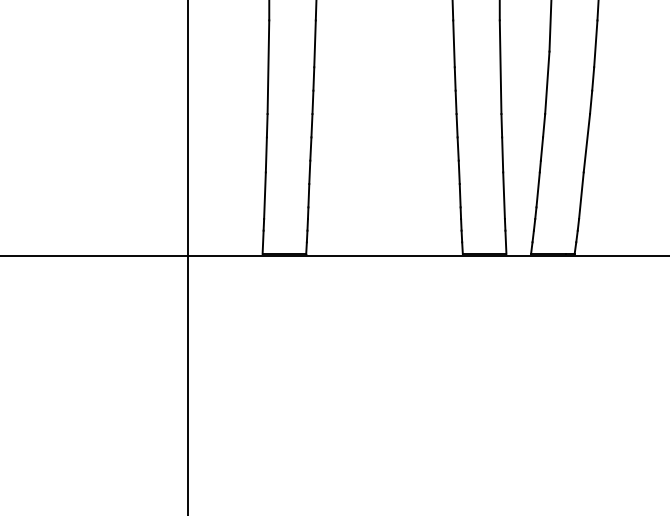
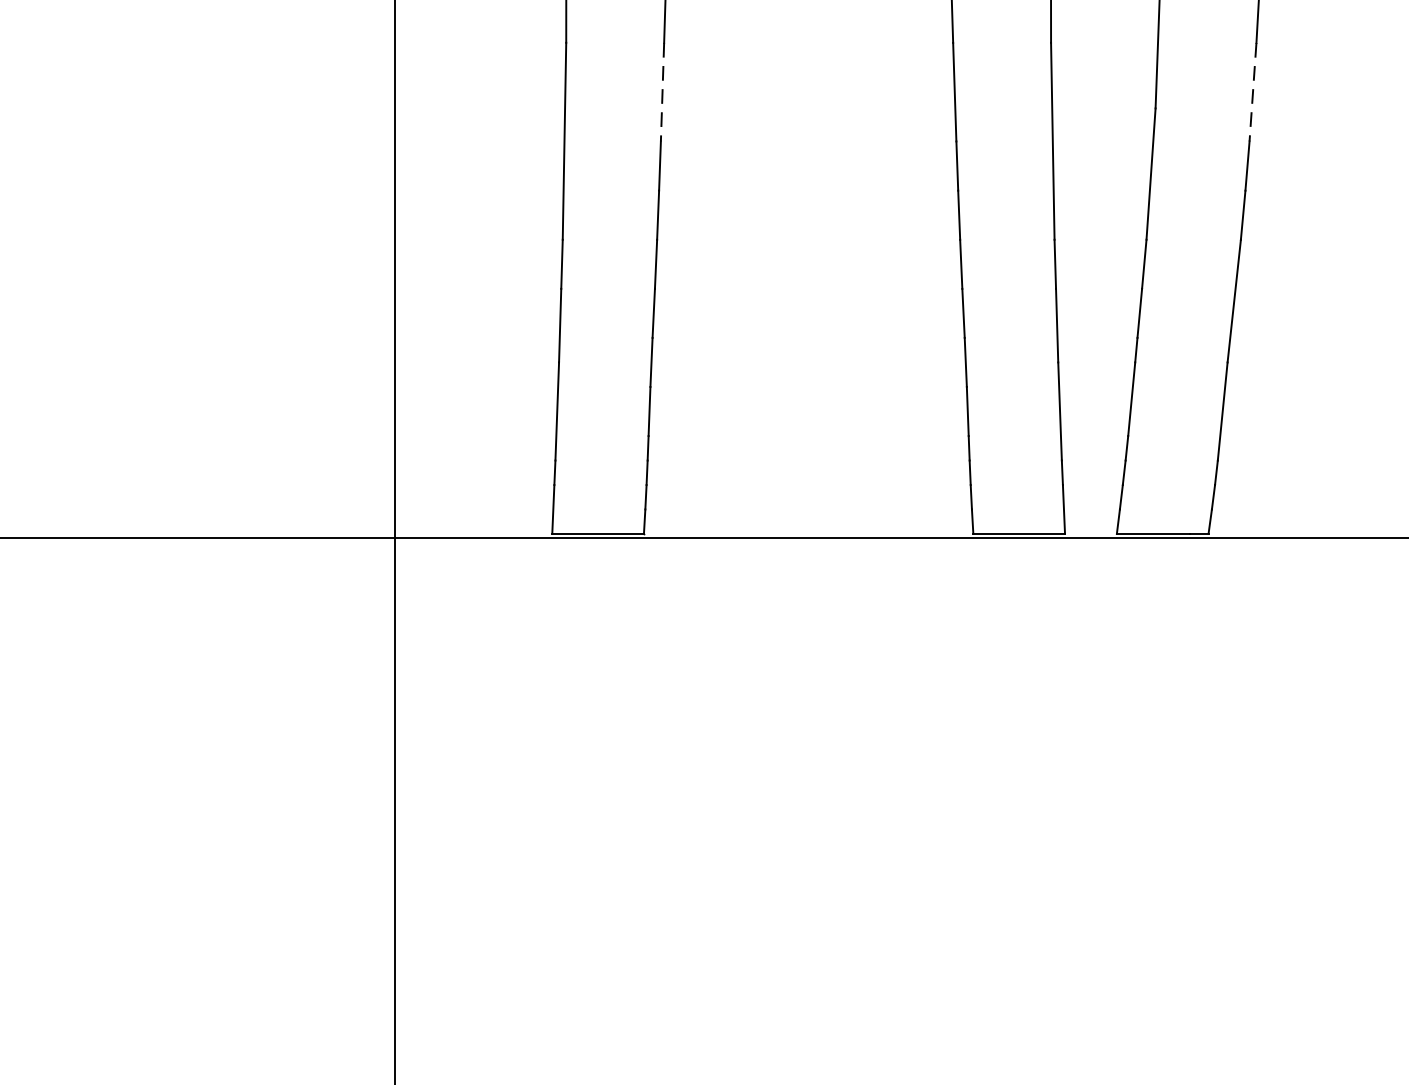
line: (315, 44) -> (663, 93), solid -> dashed
line: (595, 44) -> (1252, 93), solid -> dashed

